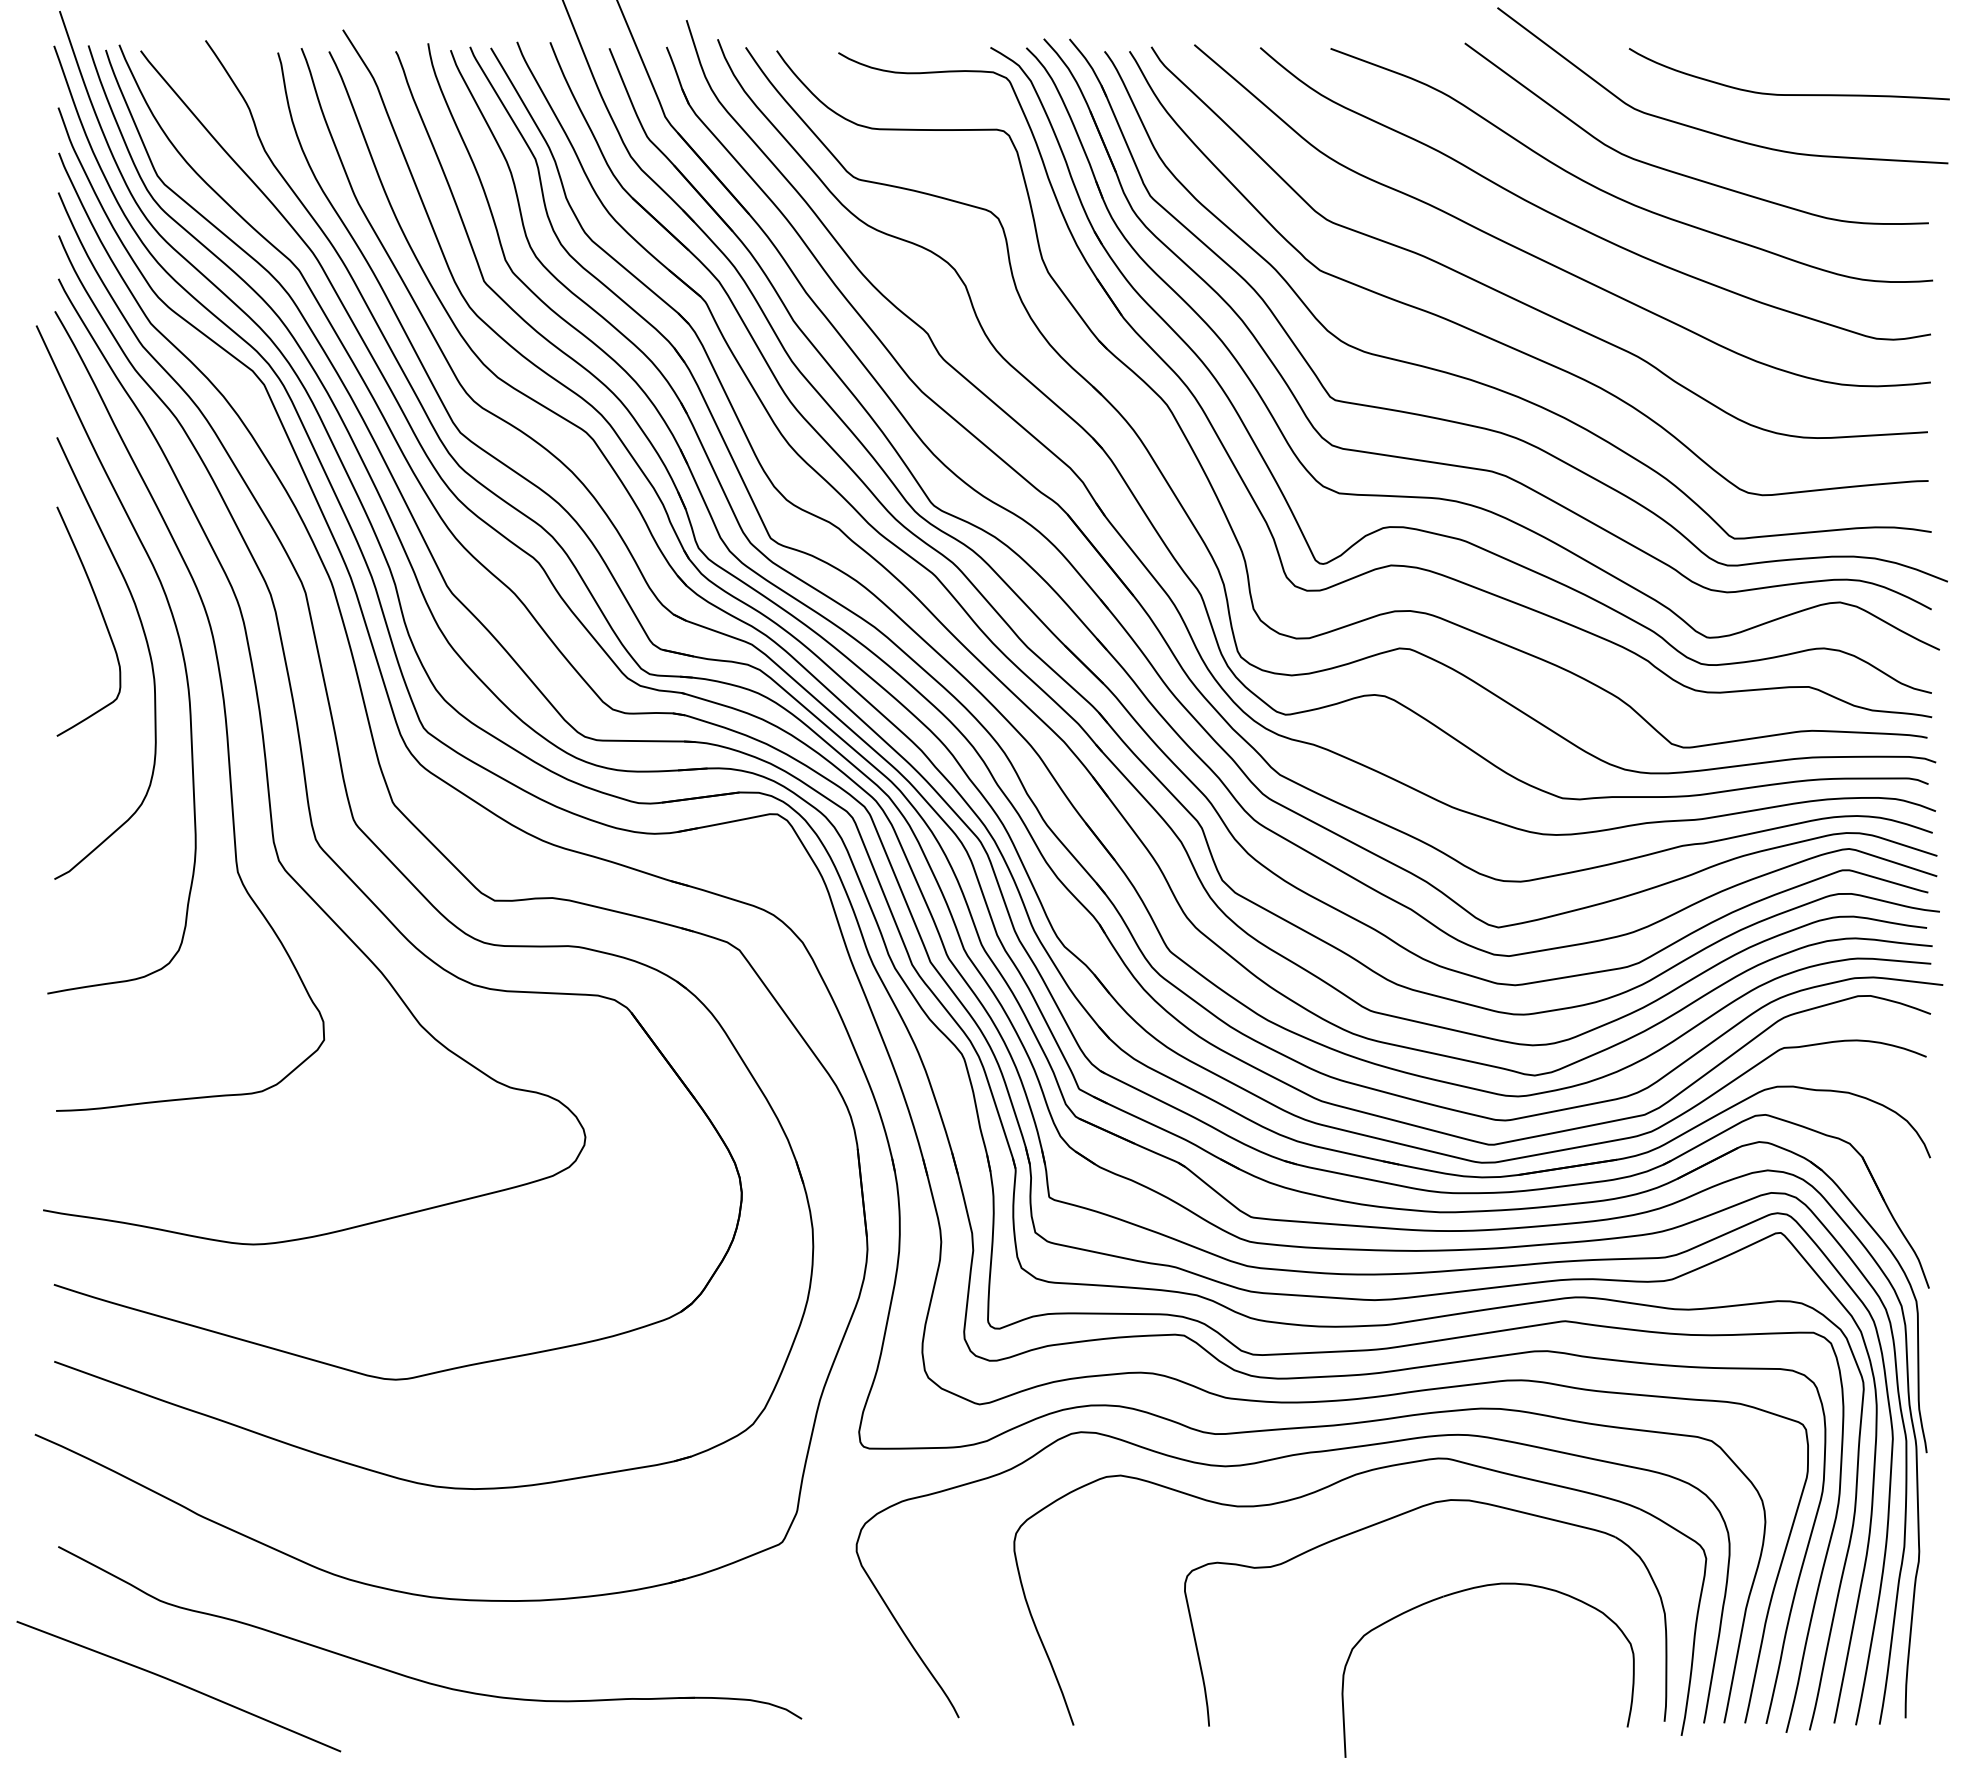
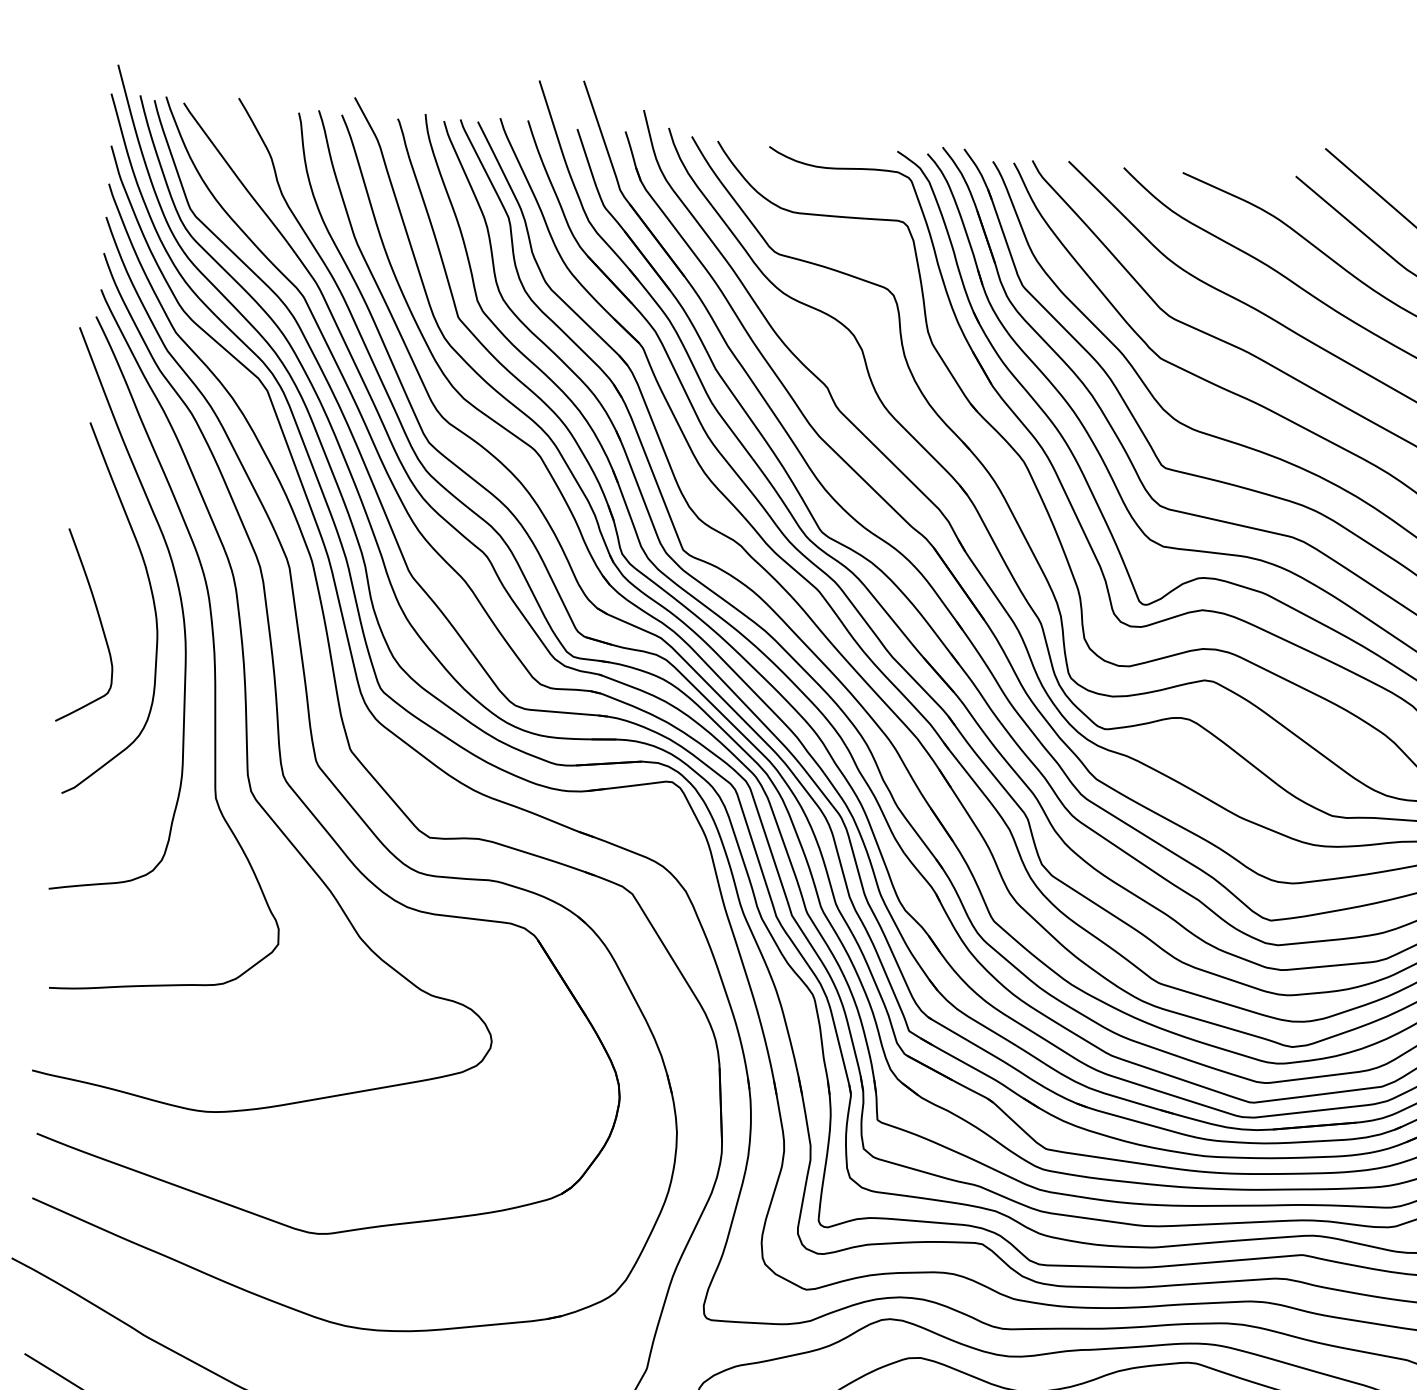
curve: (101, 615) -> (99, 622), moved

